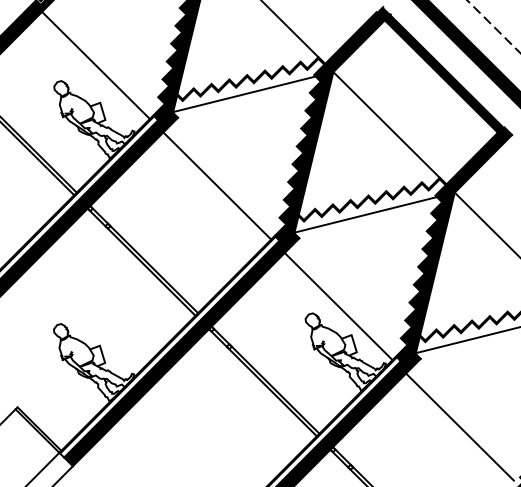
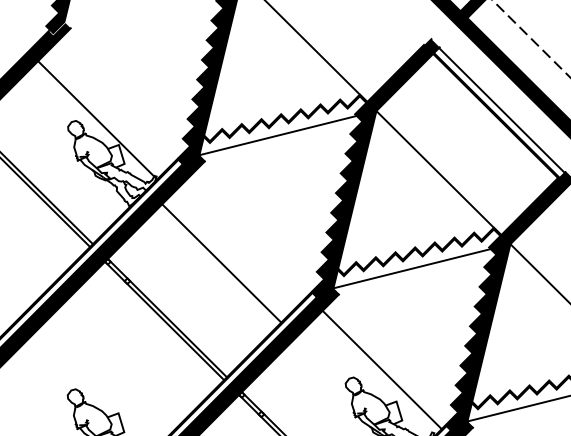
line: (95, 65) -> (97, 120), moved
fill: (444, 73) -> (499, 112), removed
line: (217, 185) -> (221, 262), moved

